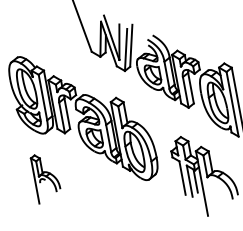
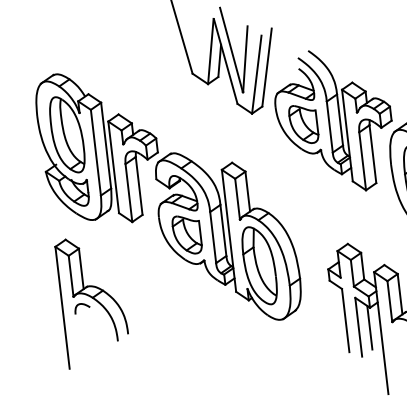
part: (45, 179) -> (90, 305), size x1.43

